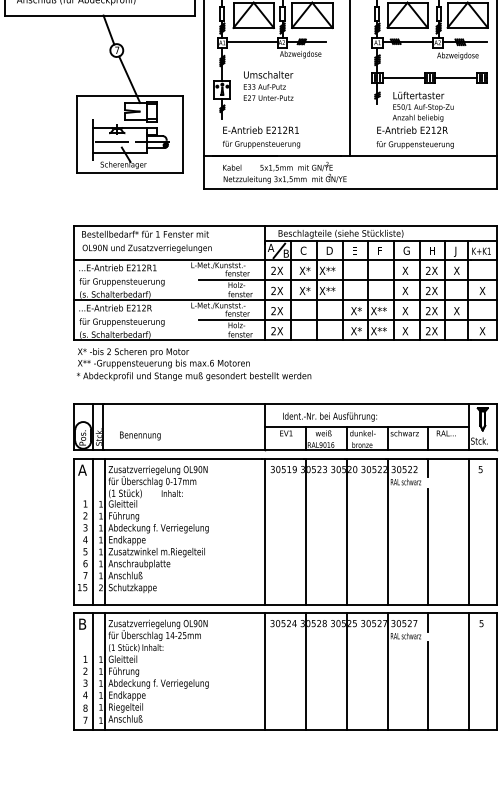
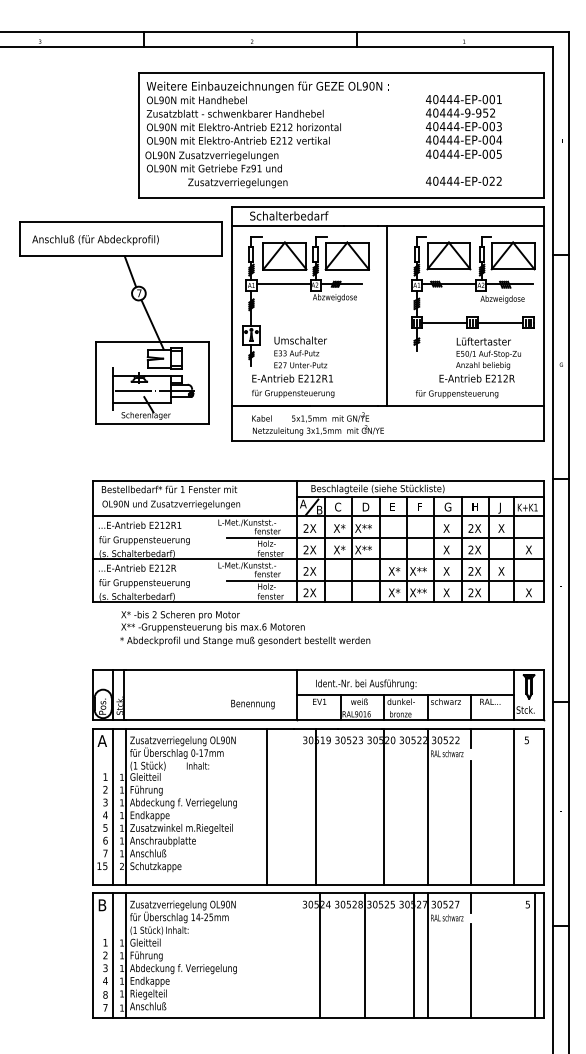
text: (268, 86) -> (300, 352), moved
text: (414, 112) -> (479, 359), moved
text: (194, 364) -> (245, 628), moved
text: (139, 435) -> (252, 704), moved
line: (265, 531) -> (267, 806), moved
line: (305, 531) -> (315, 806), moved
line: (265, 671) -> (320, 955), moved
line: (305, 671) -> (364, 955), moved
line: (347, 671) -> (414, 955), moved
line: (469, 671) -> (535, 955), moved

